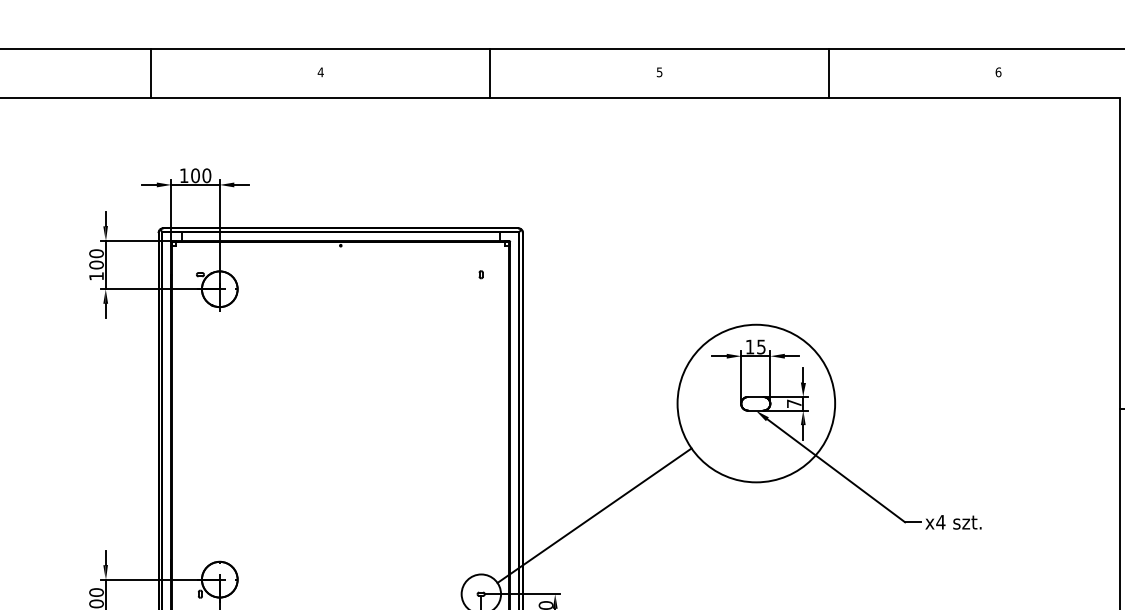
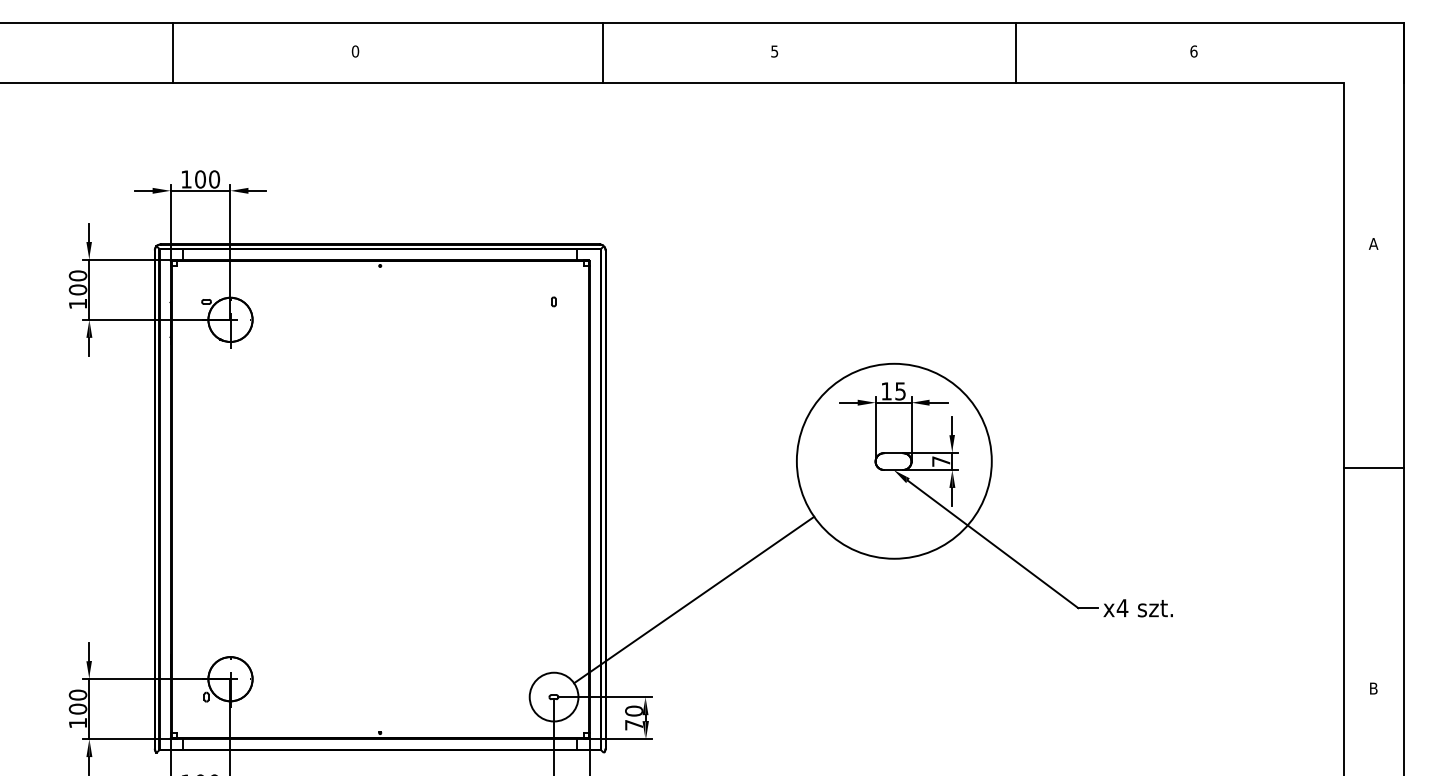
text: (320, 72) -> (355, 51), 4 -> 0
line: (151, 73) -> (172, 52), moved
line: (490, 73) -> (603, 52), moved
line: (829, 73) -> (1016, 52), moved

